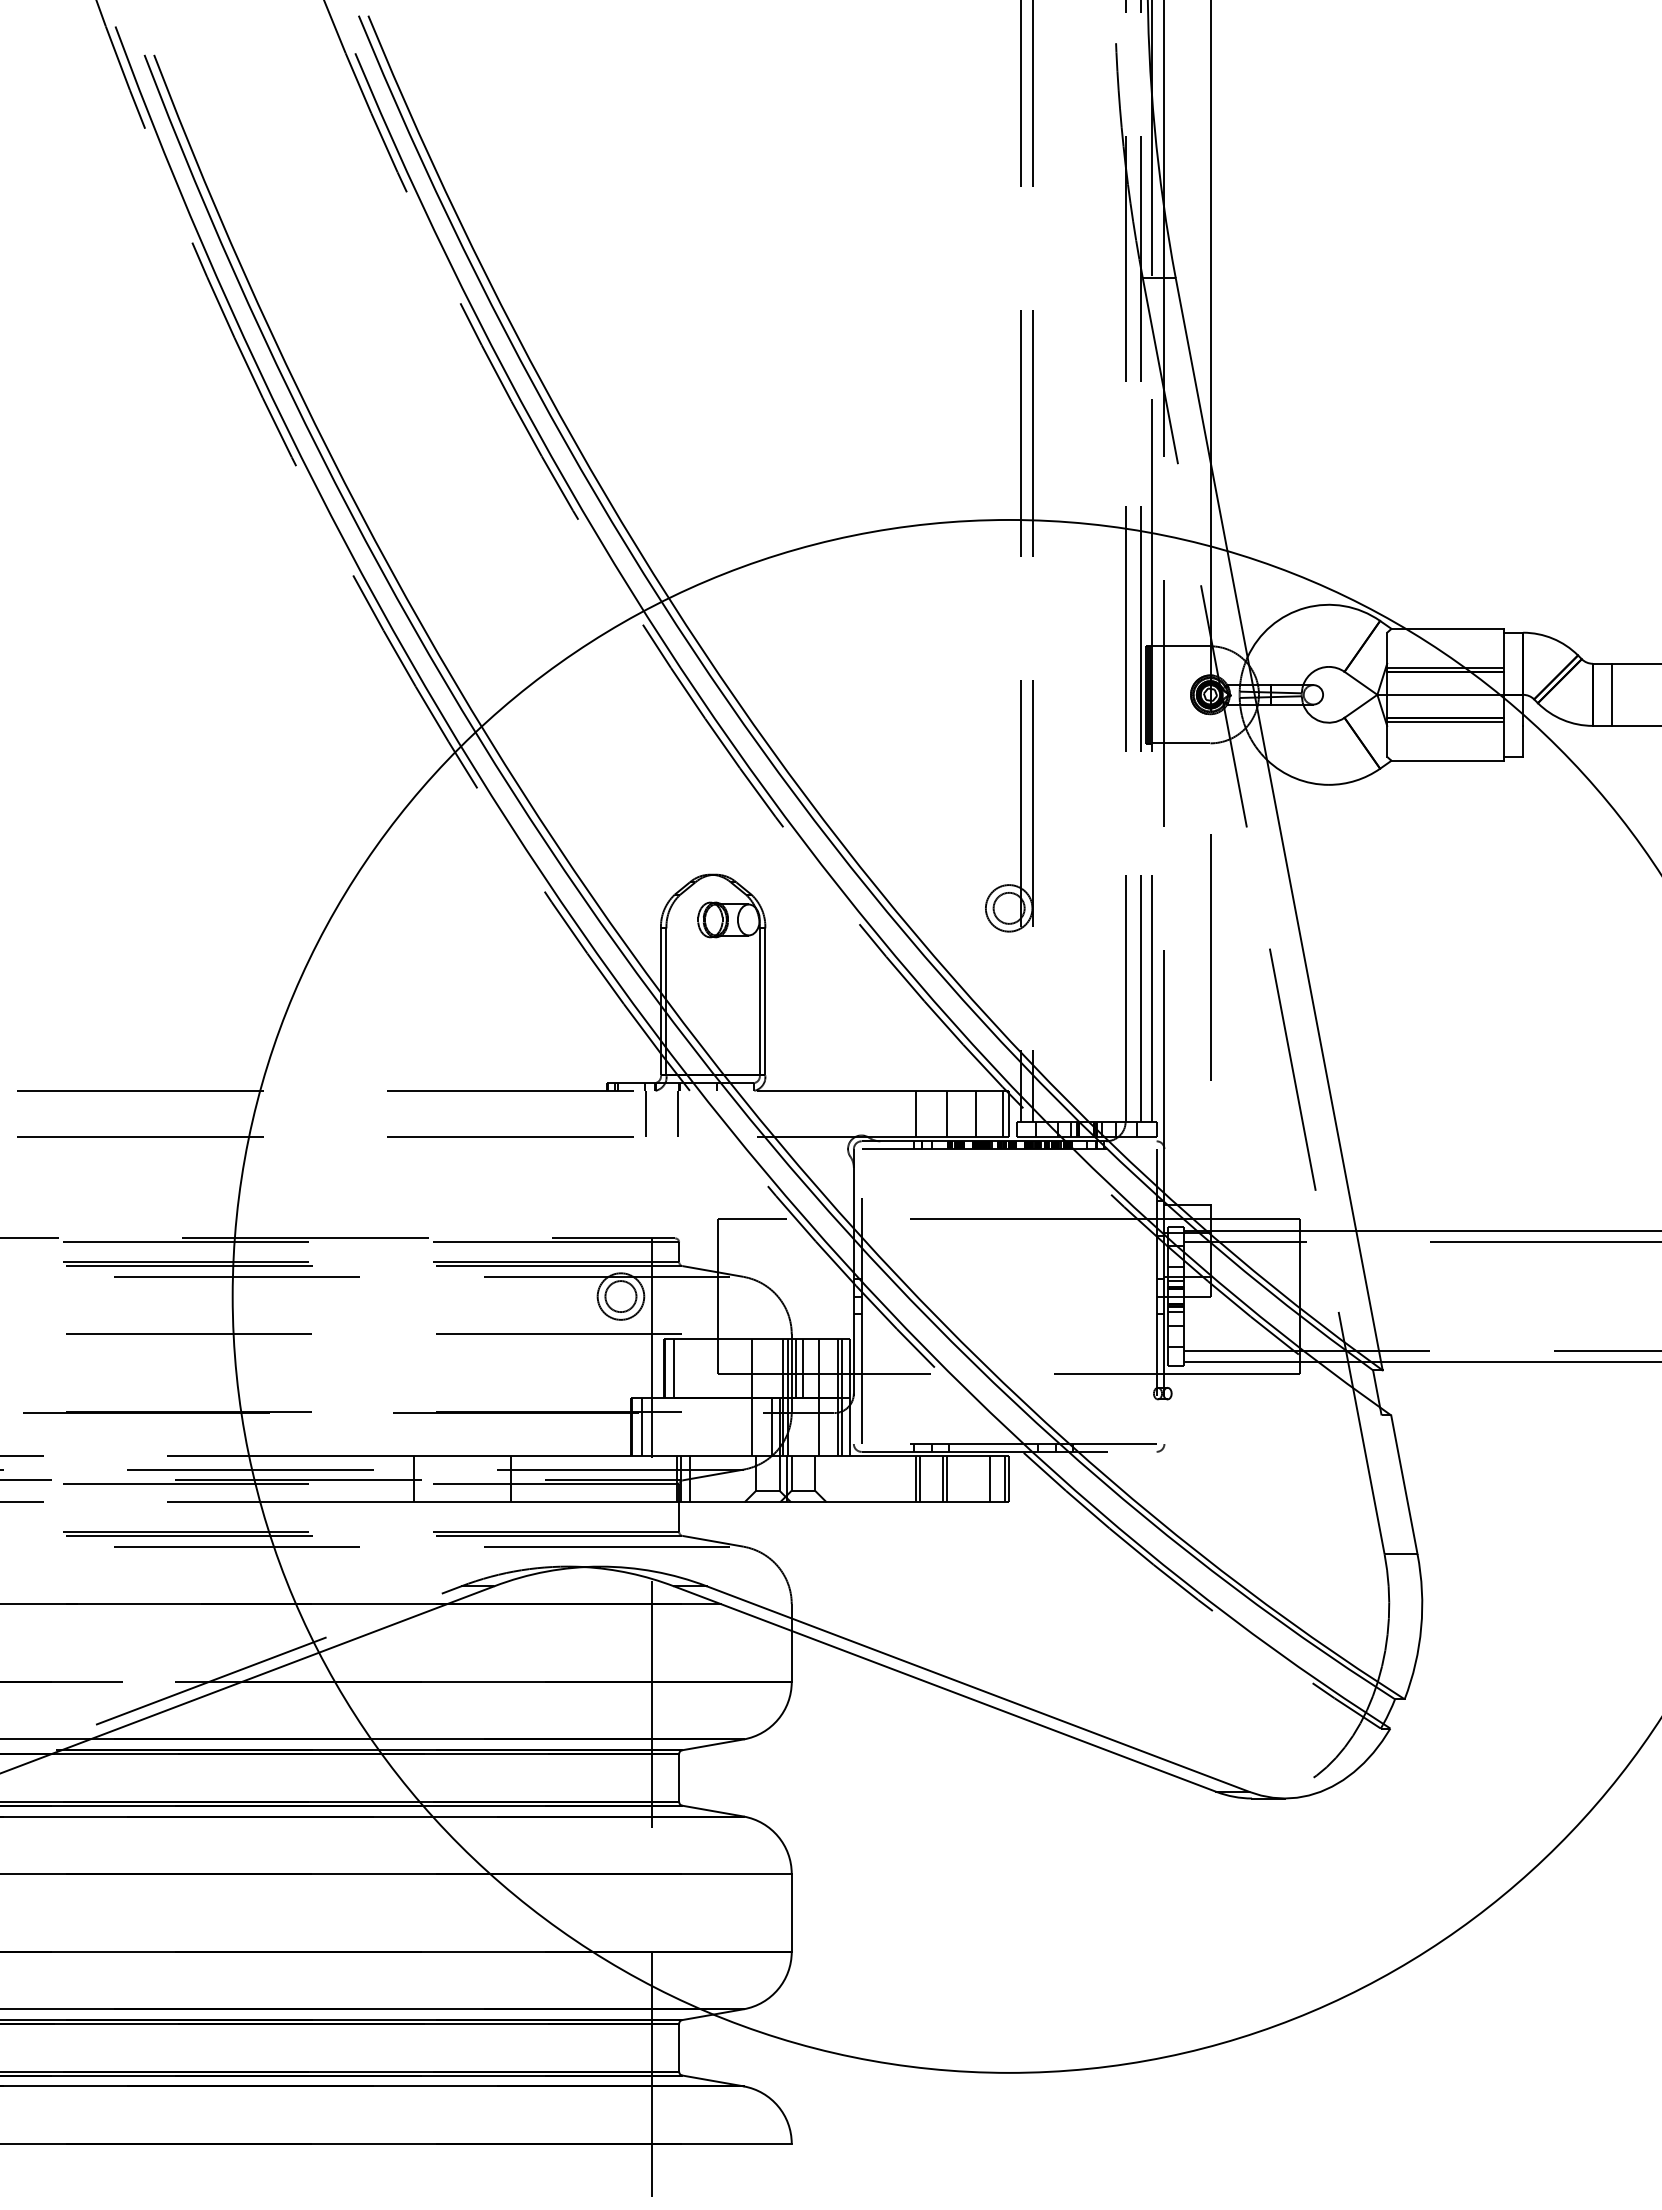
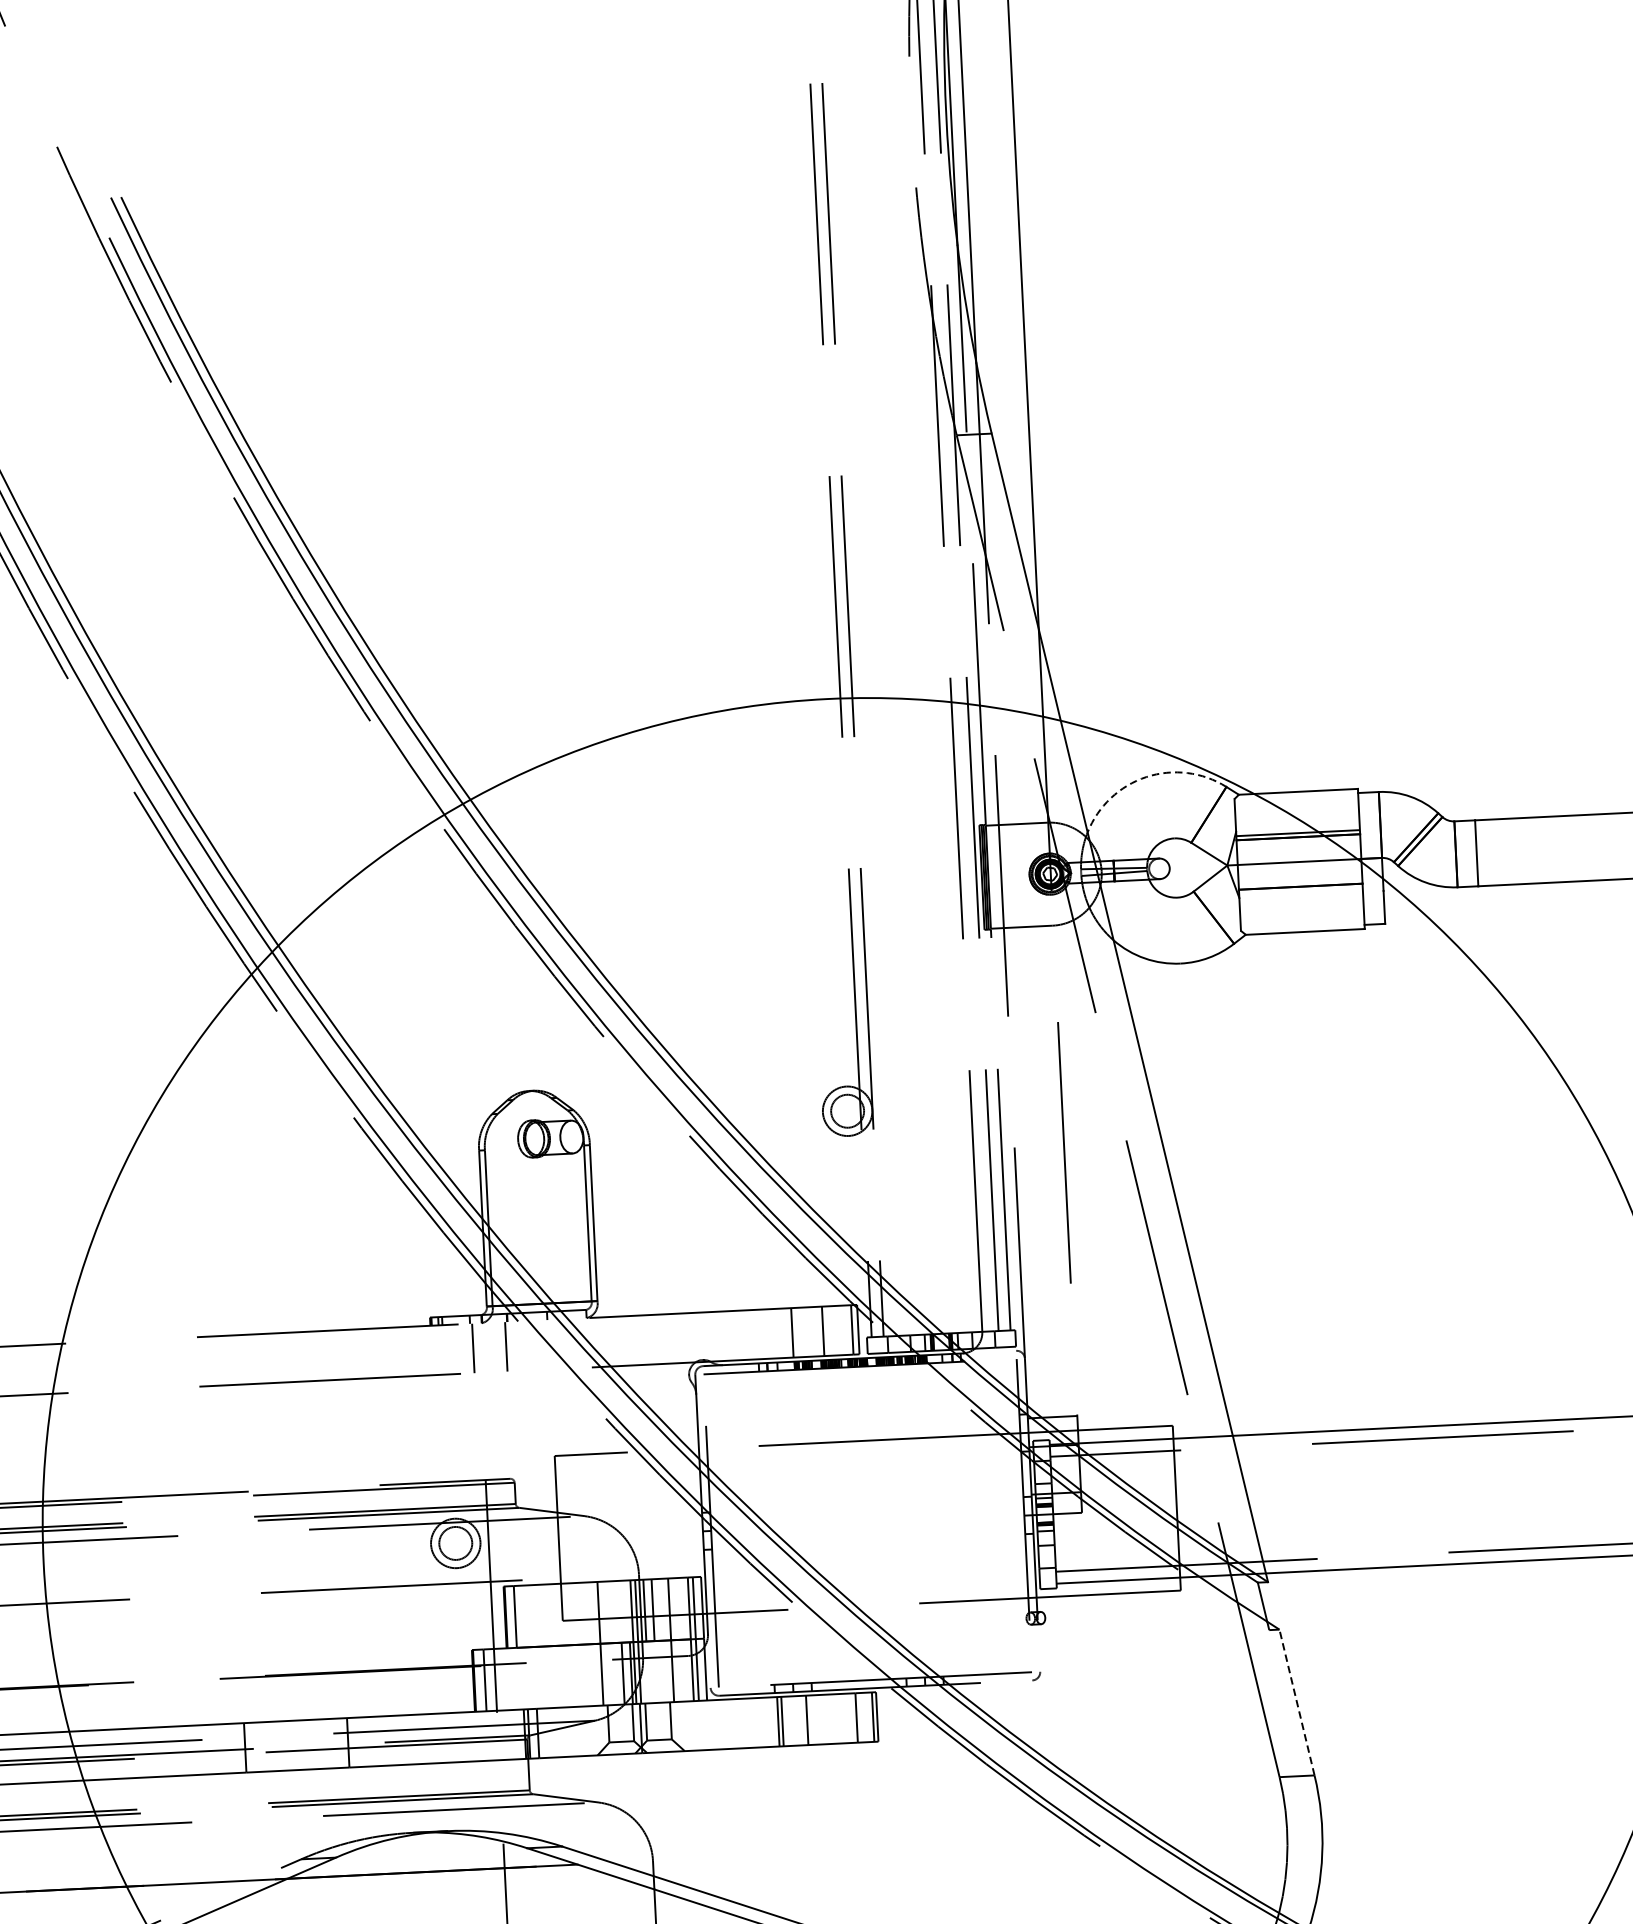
arc: (1305, 607) -> (1146, 776), solid -> dashed
line: (1445, 722) -> (1301, 891), removed
line: (915, 1113) -> (758, 1333), removed
line: (947, 1478) -> (811, 1719), removed
line: (1404, 1484) -> (1297, 1702), solid -> dashed

